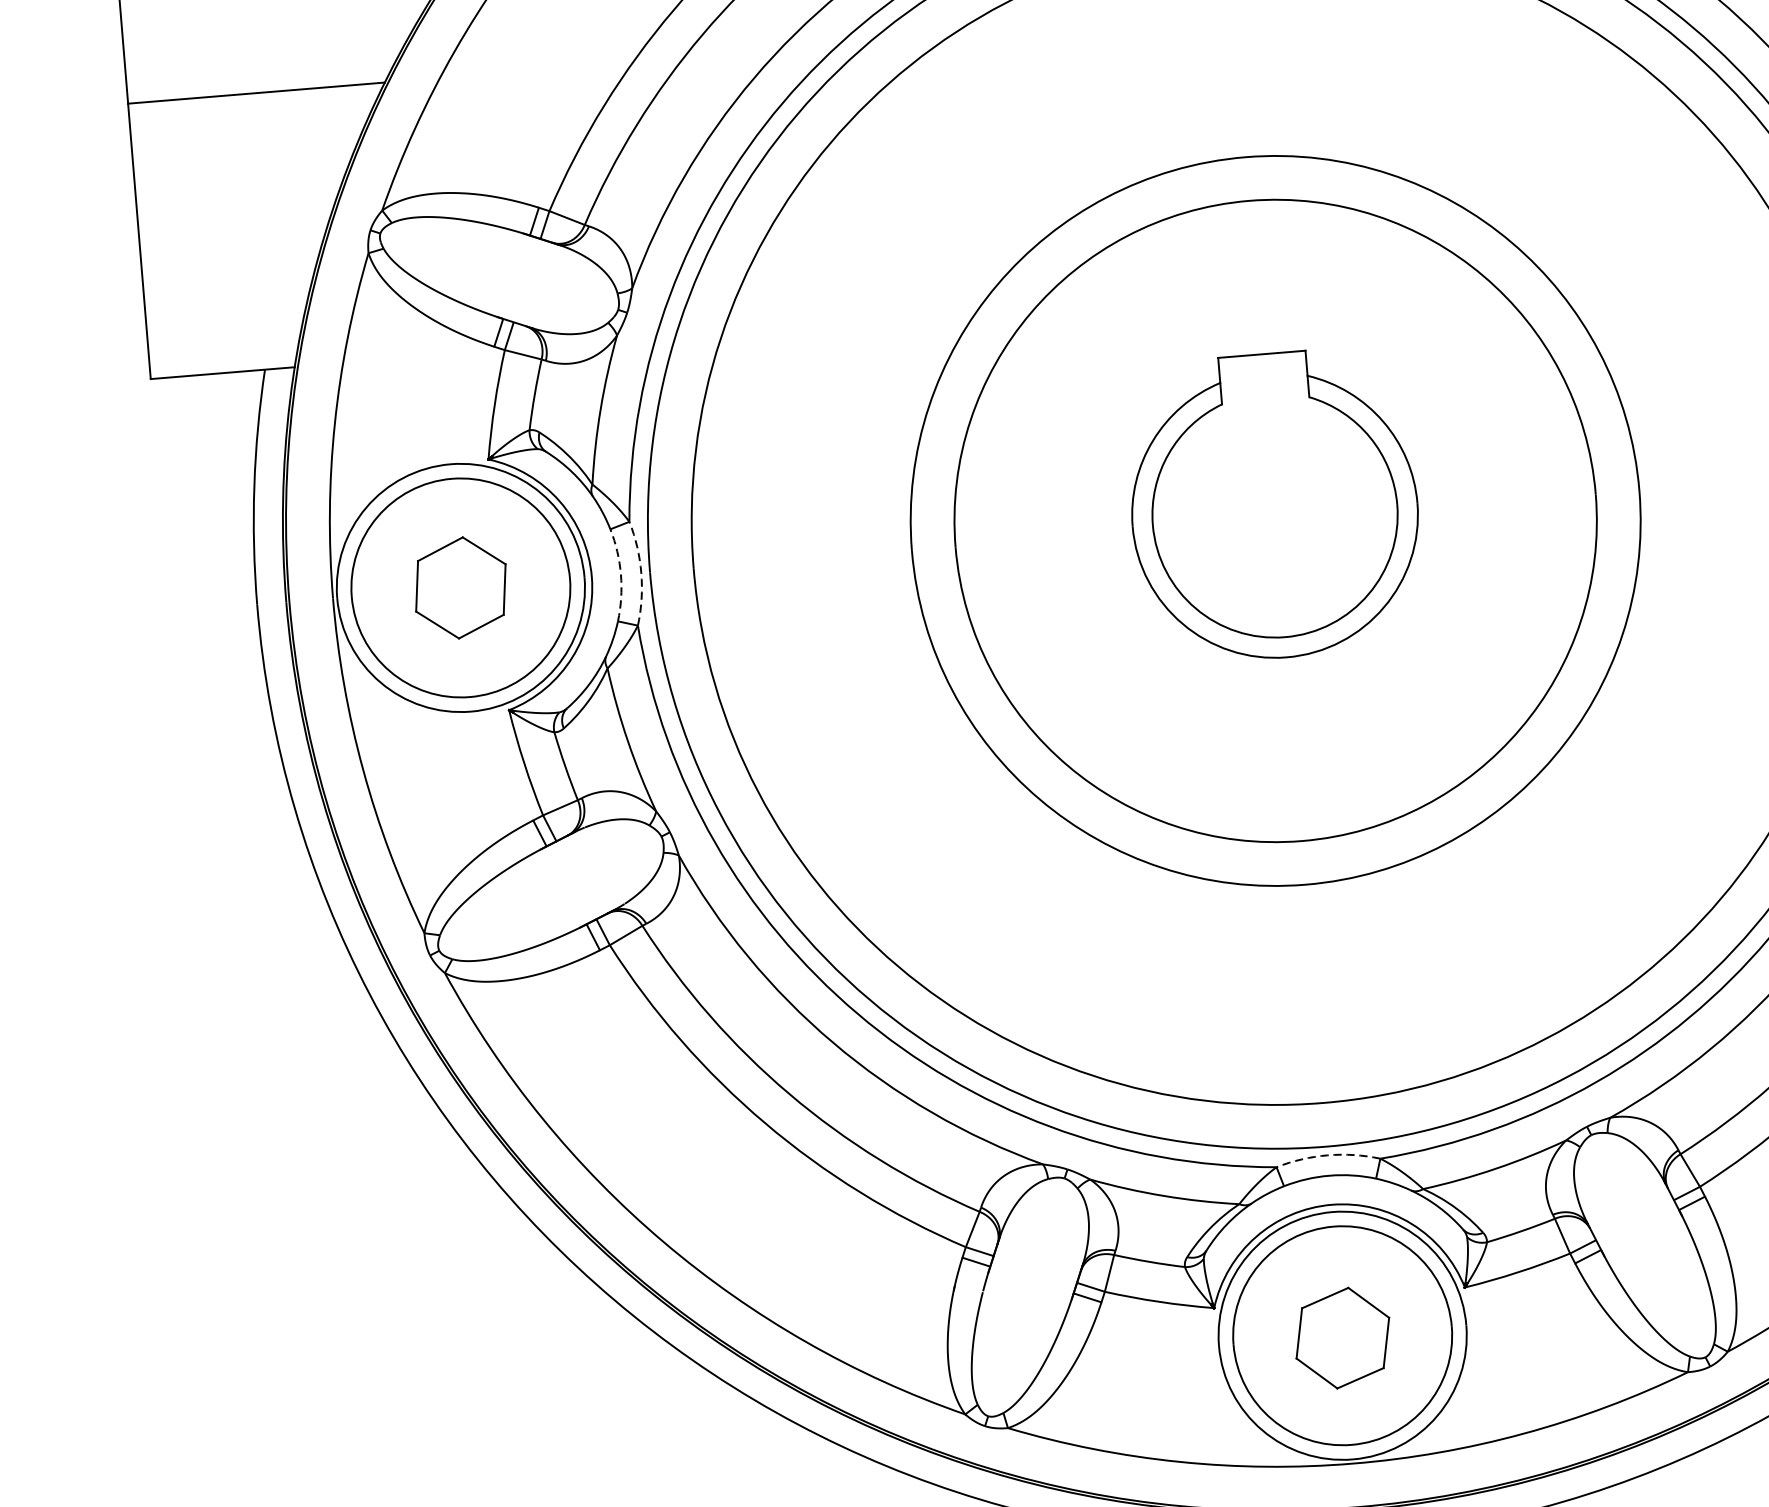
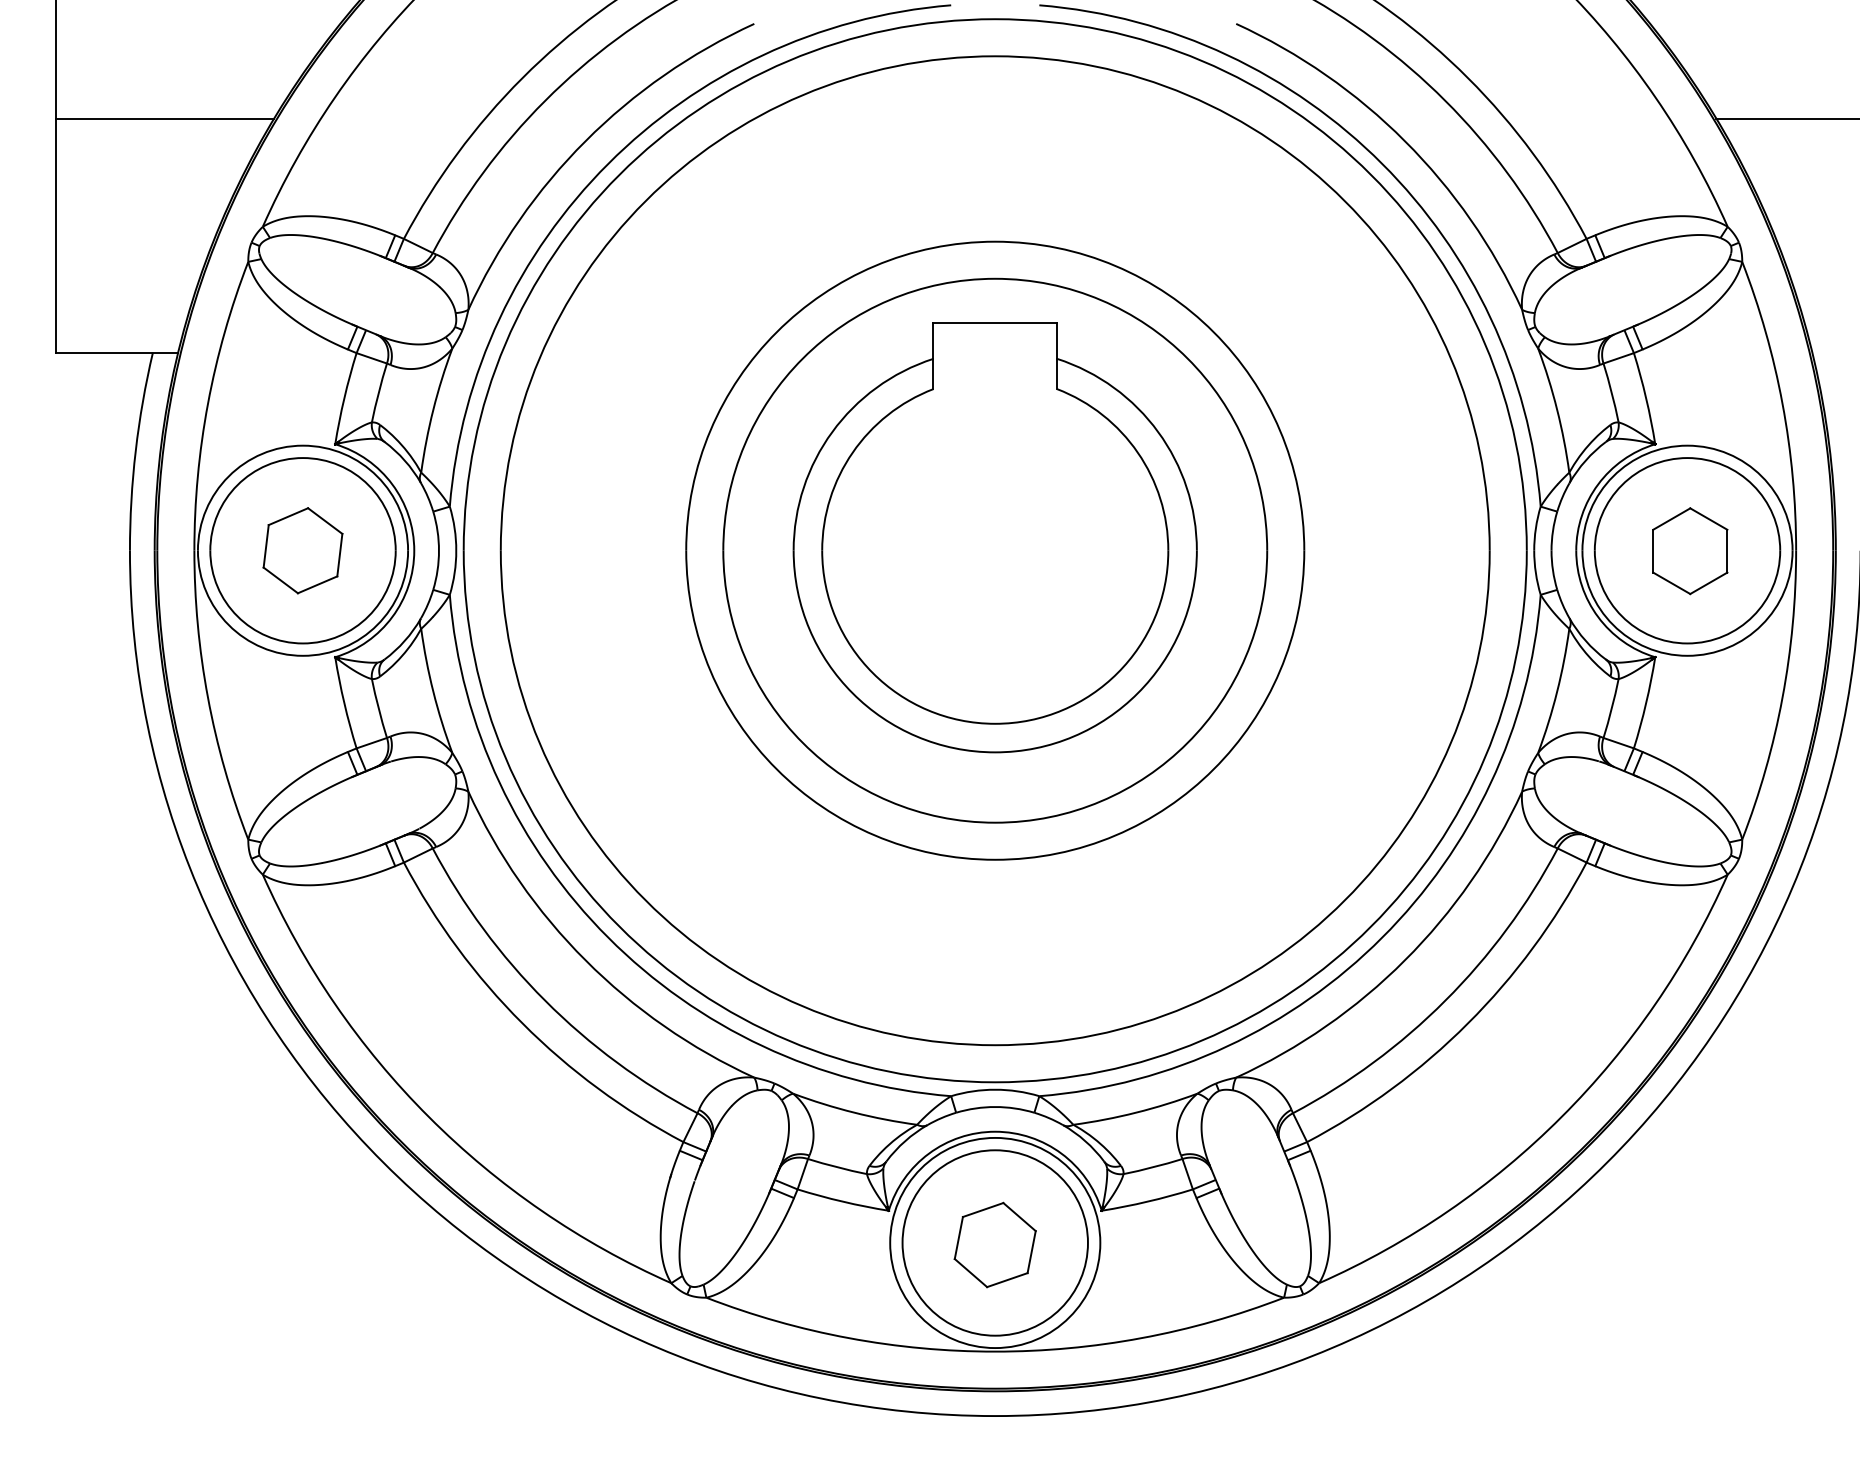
part: (1273, 505) -> (994, 537), size x1.67
arc: (641, 572) -> (456, 550), dashed -> solid
arc: (621, 574) -> (439, 550), dashed -> solid
arc: (1328, 1155) -> (995, 1089), dashed -> solid

